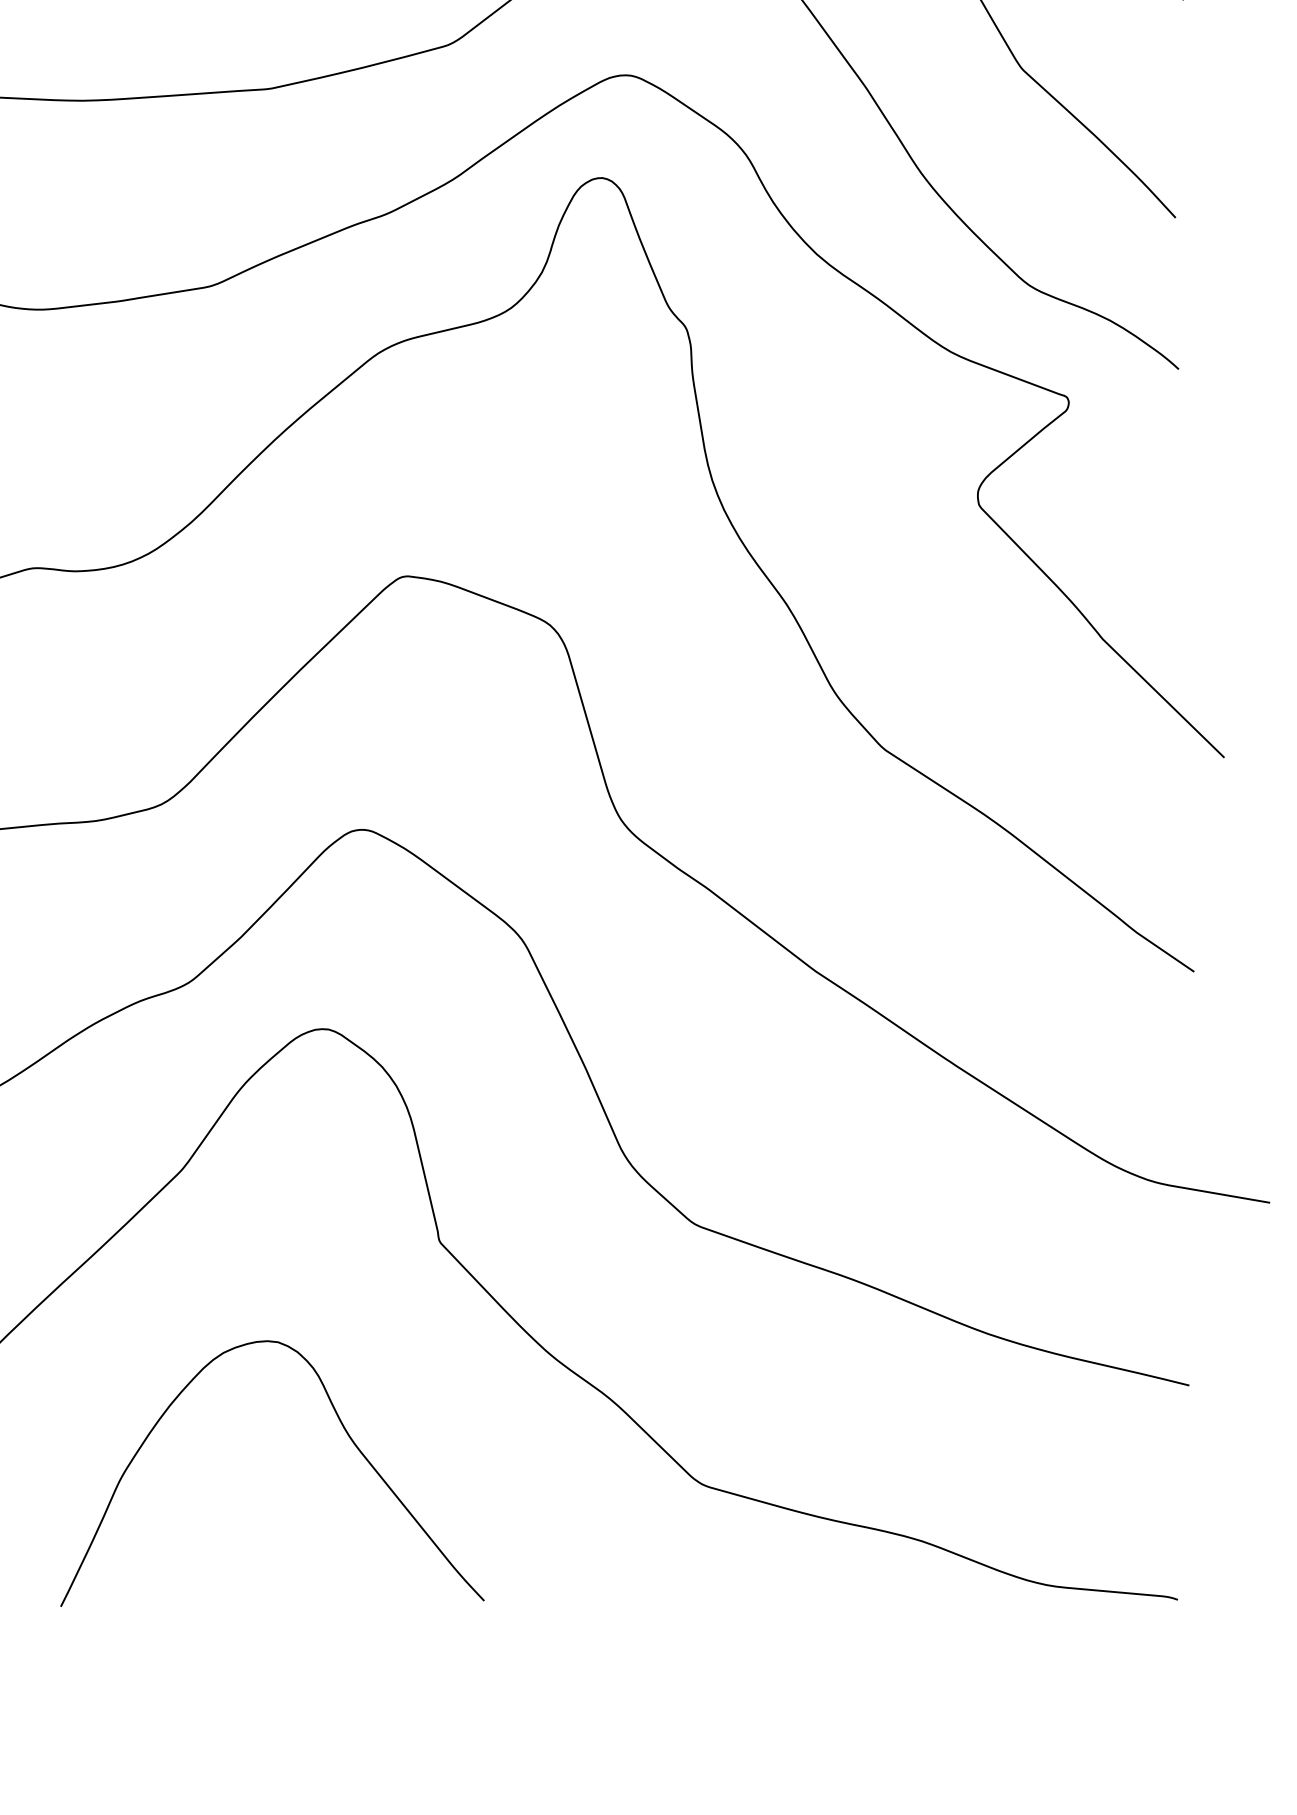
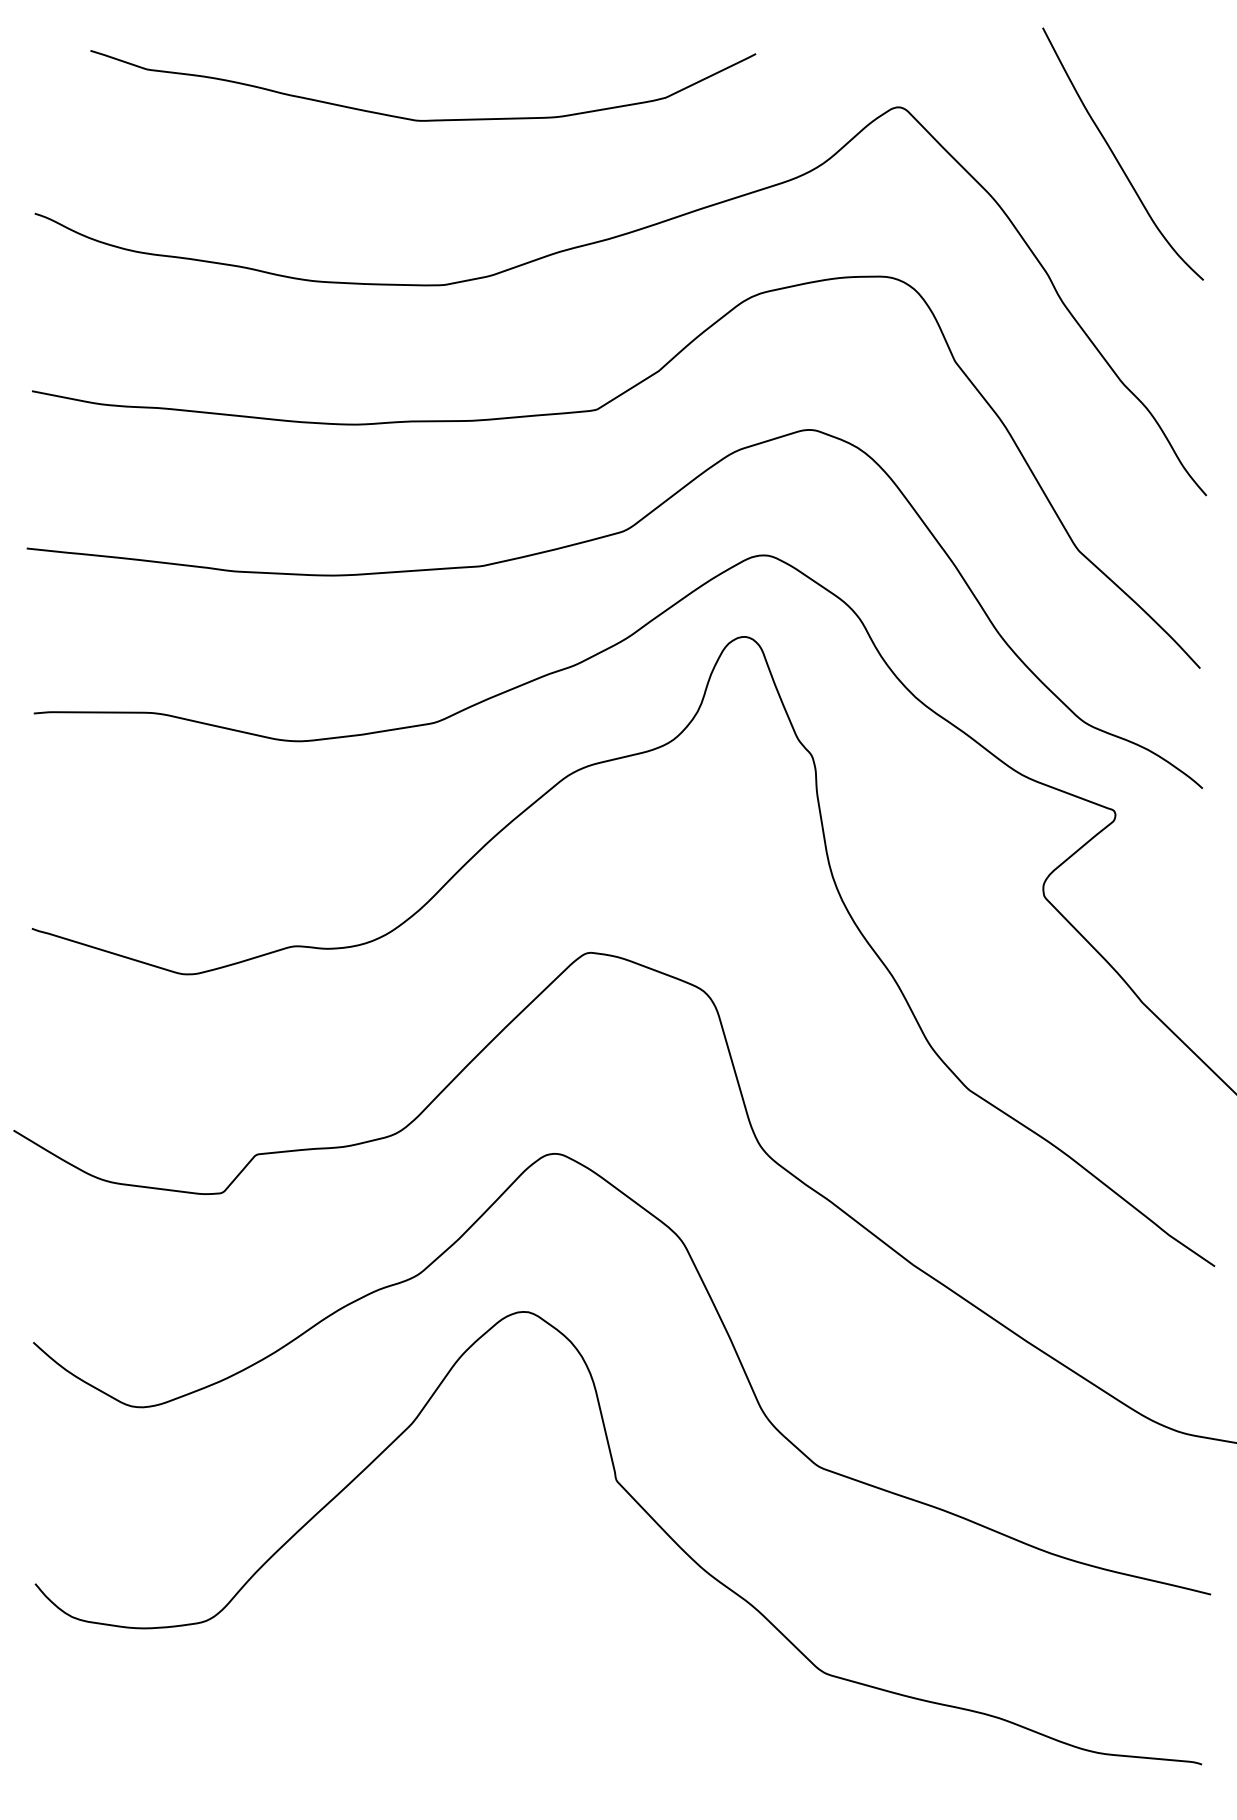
curve: (345, 1432) -> (541, 1631), removed

